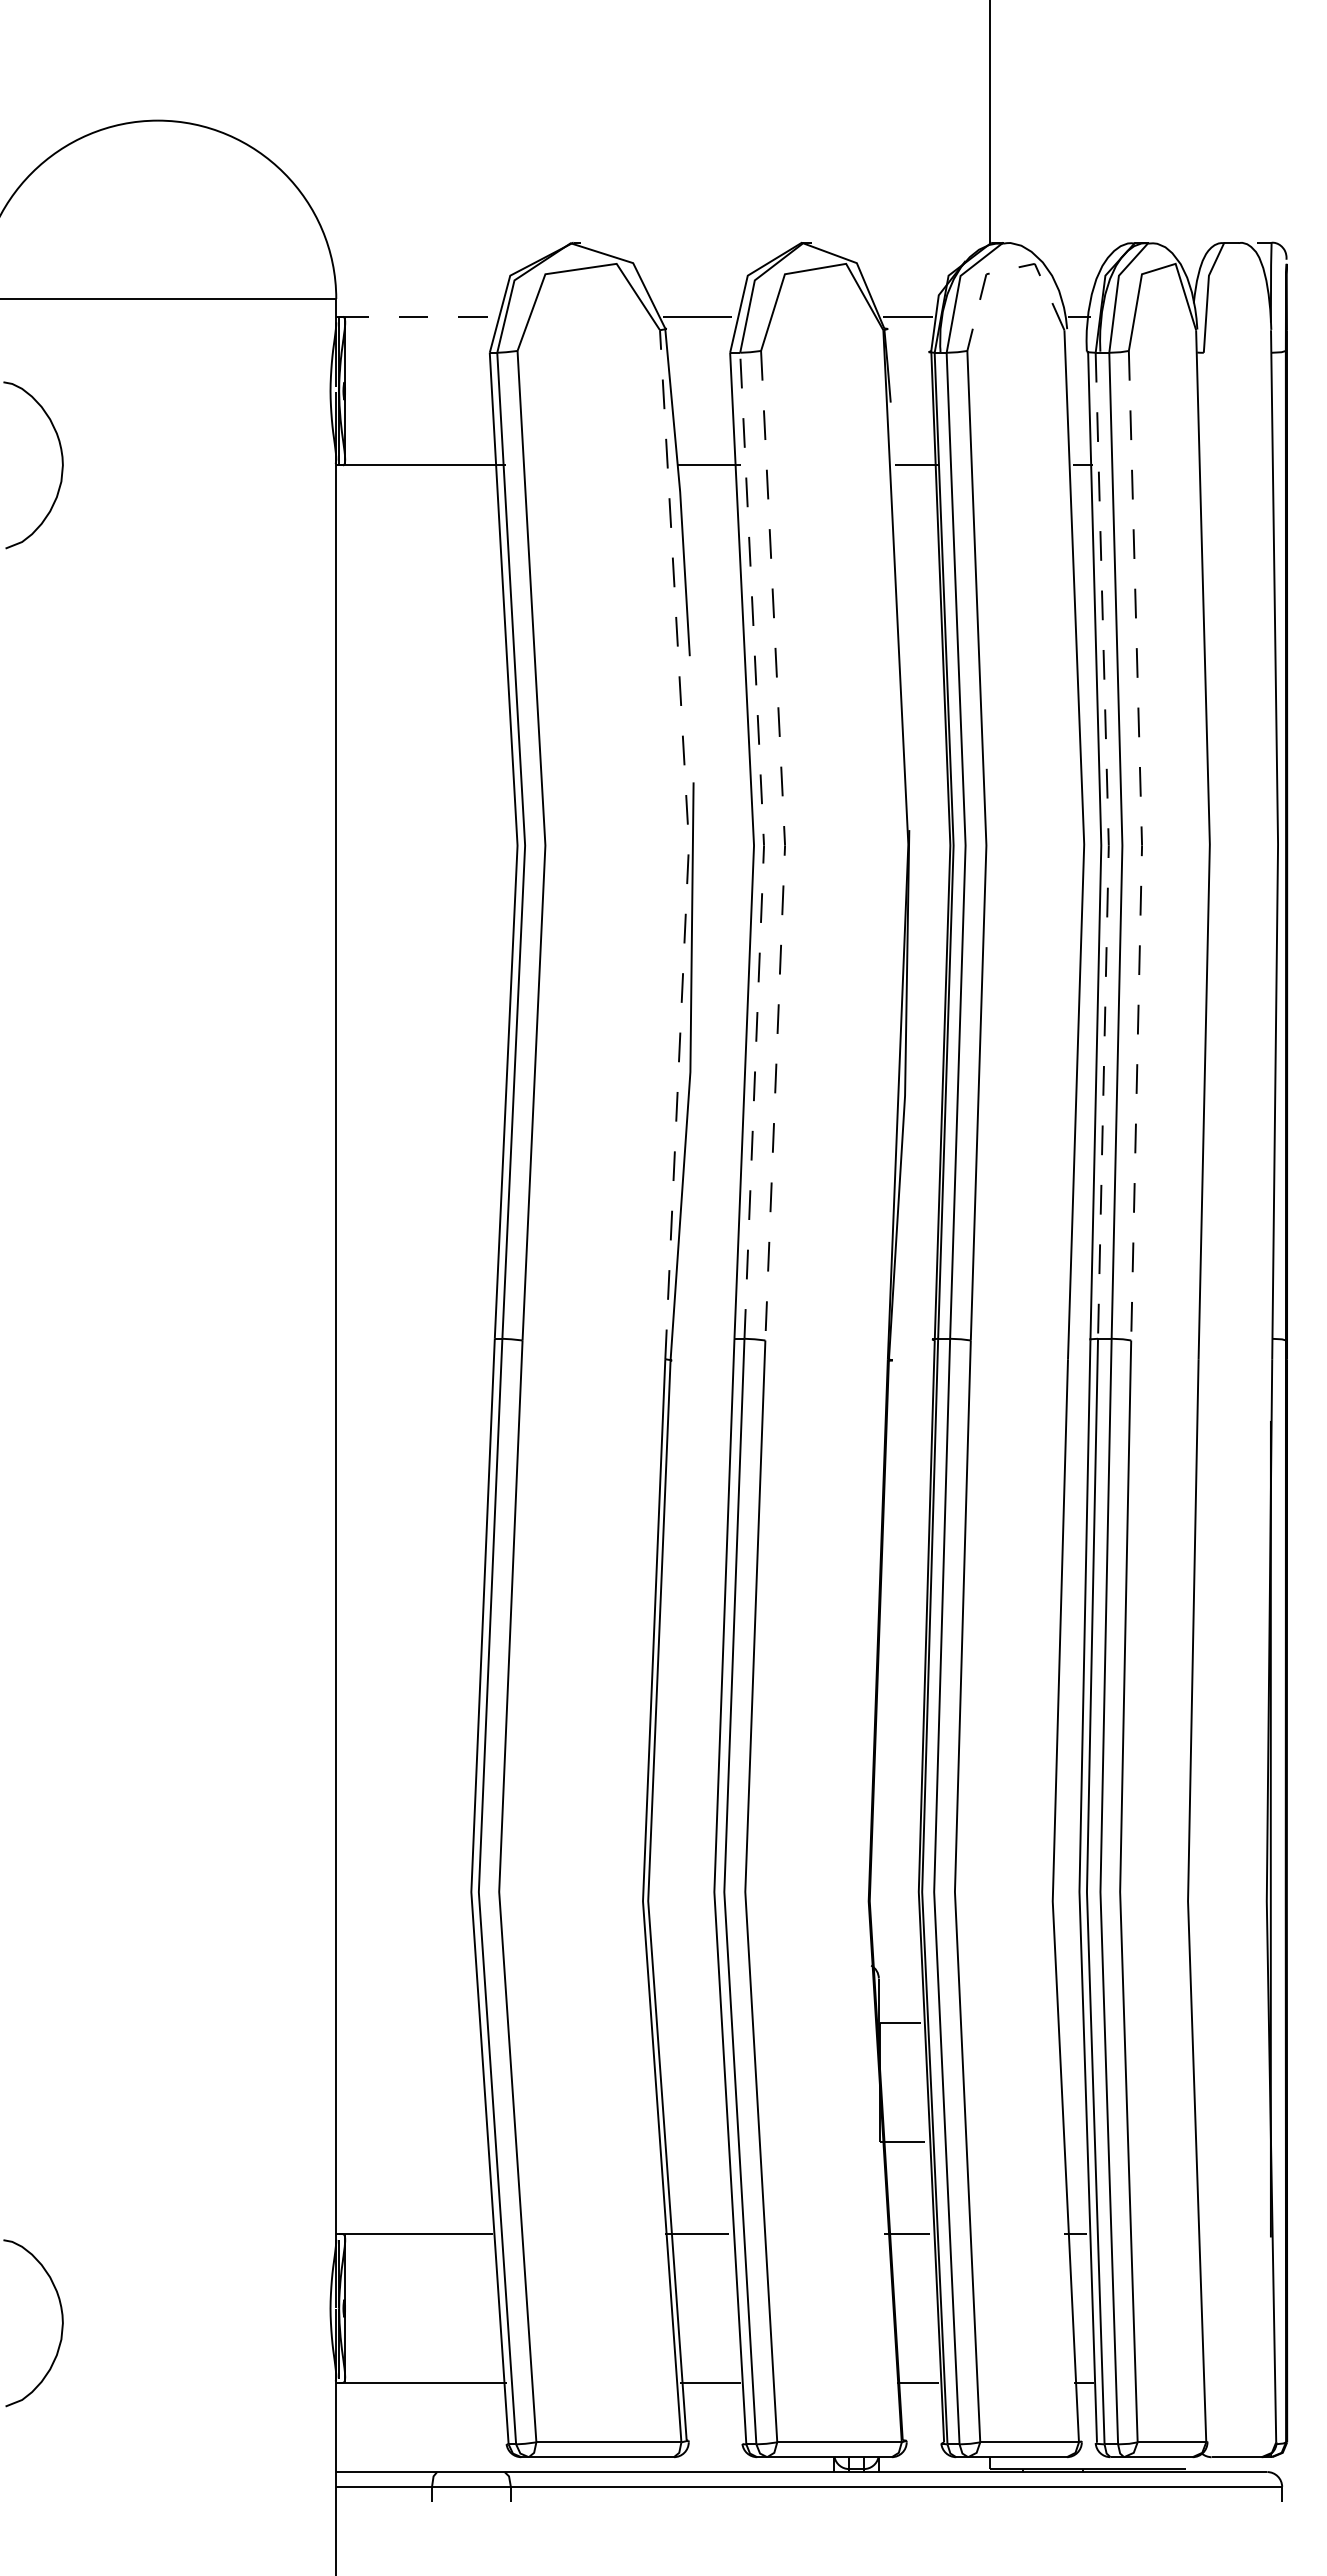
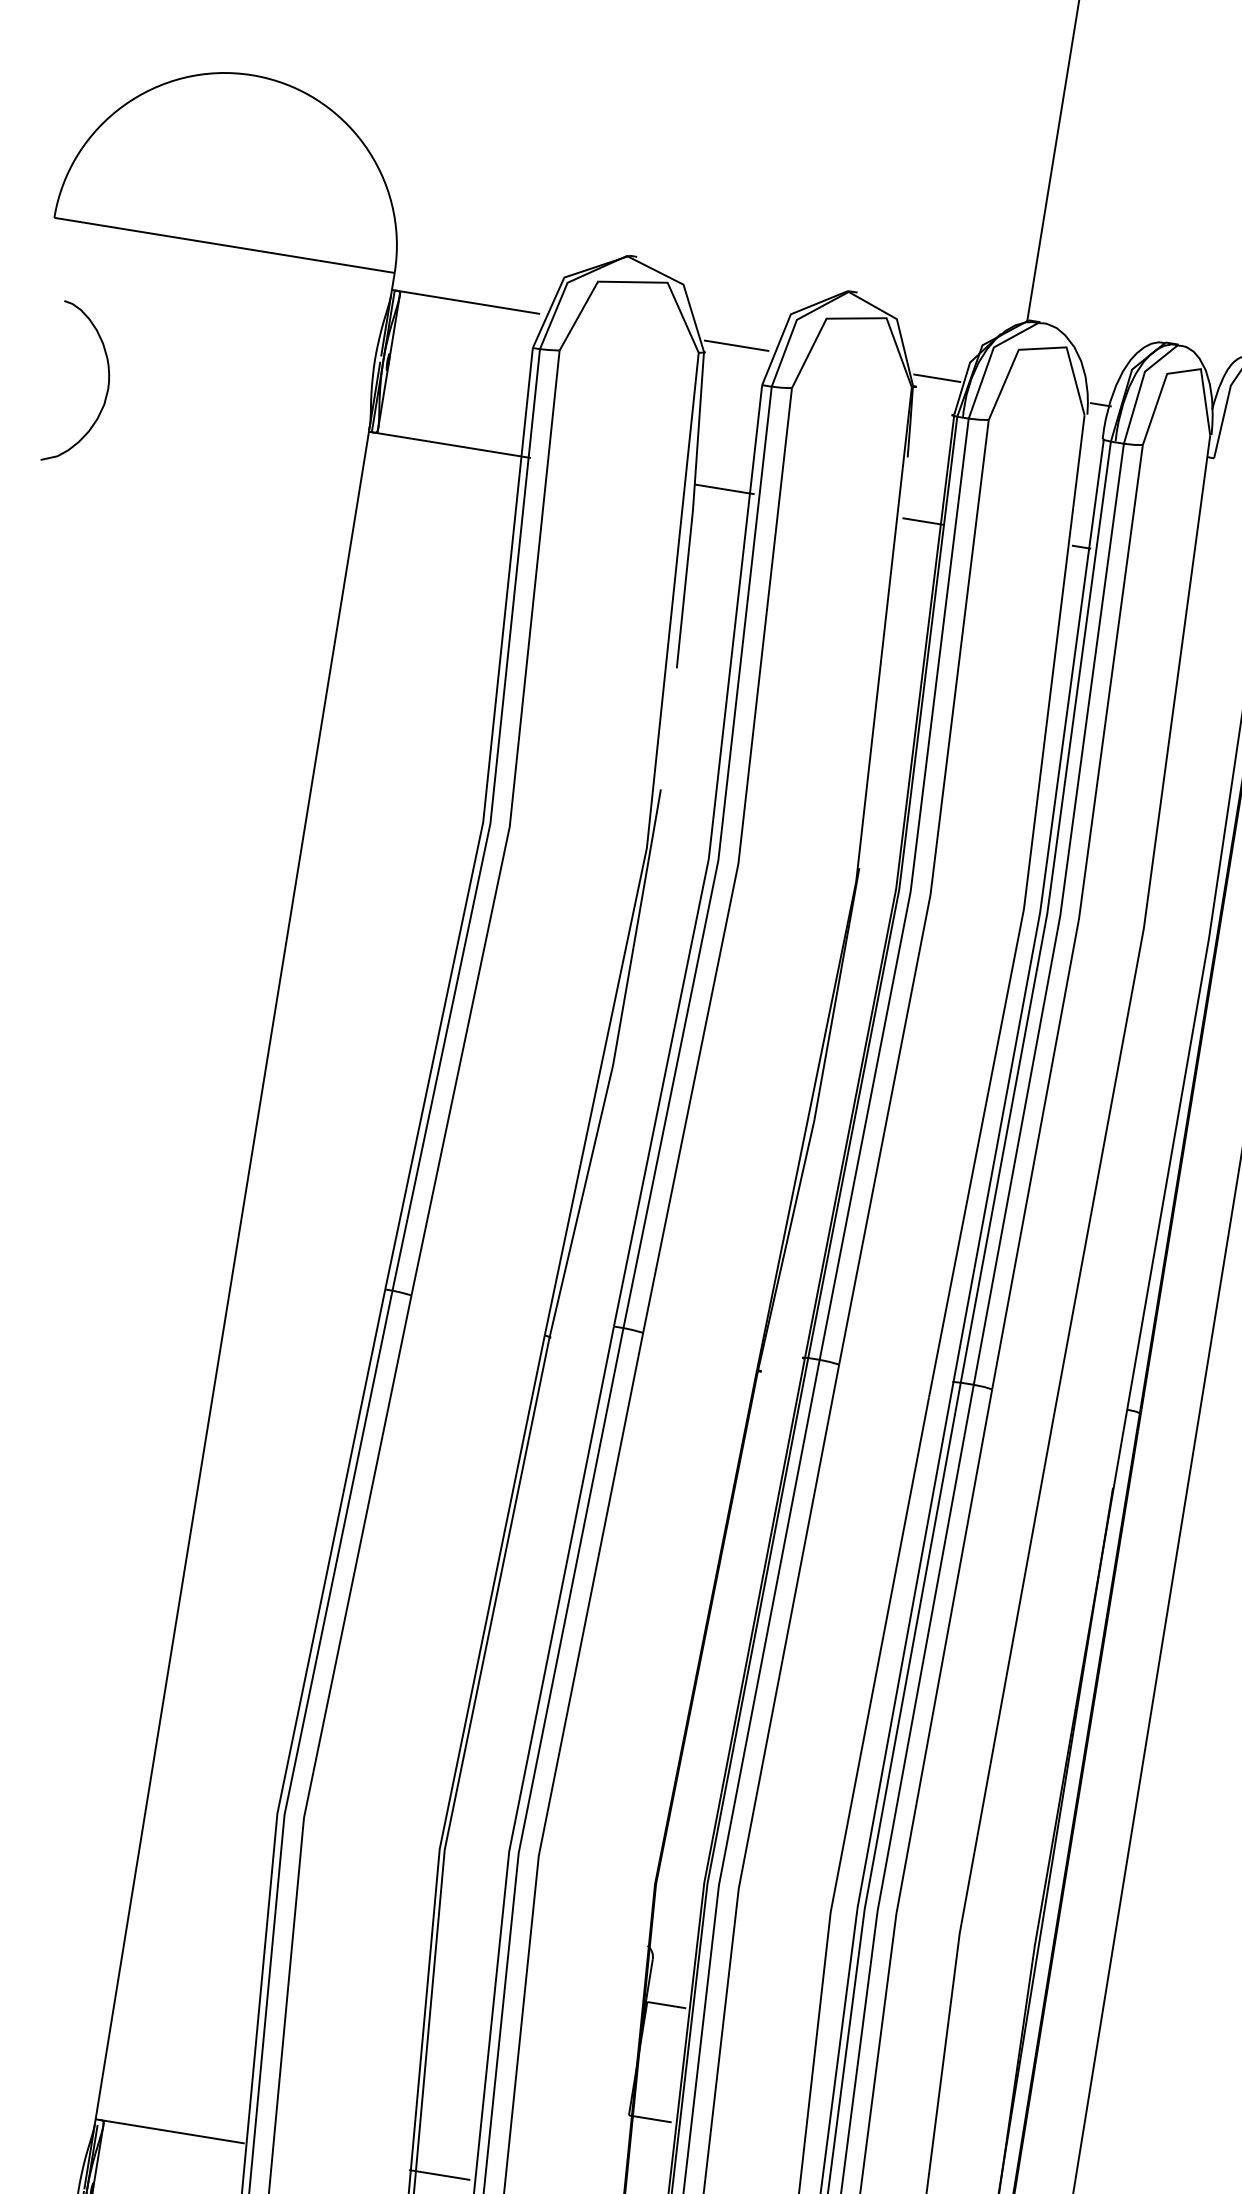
line: (1006, 269) -> (1038, 348), dashed -> solid
line: (416, 316) -> (468, 302), dashed -> solid
line: (688, 844) -> (646, 847), dashed -> solid
line: (764, 845) -> (718, 860), dashed -> solid
line: (785, 845) -> (738, 863), dashed -> solid
line: (1108, 845) -> (1047, 913), dashed -> solid
line: (1142, 845) -> (1079, 918), dashed -> solid

